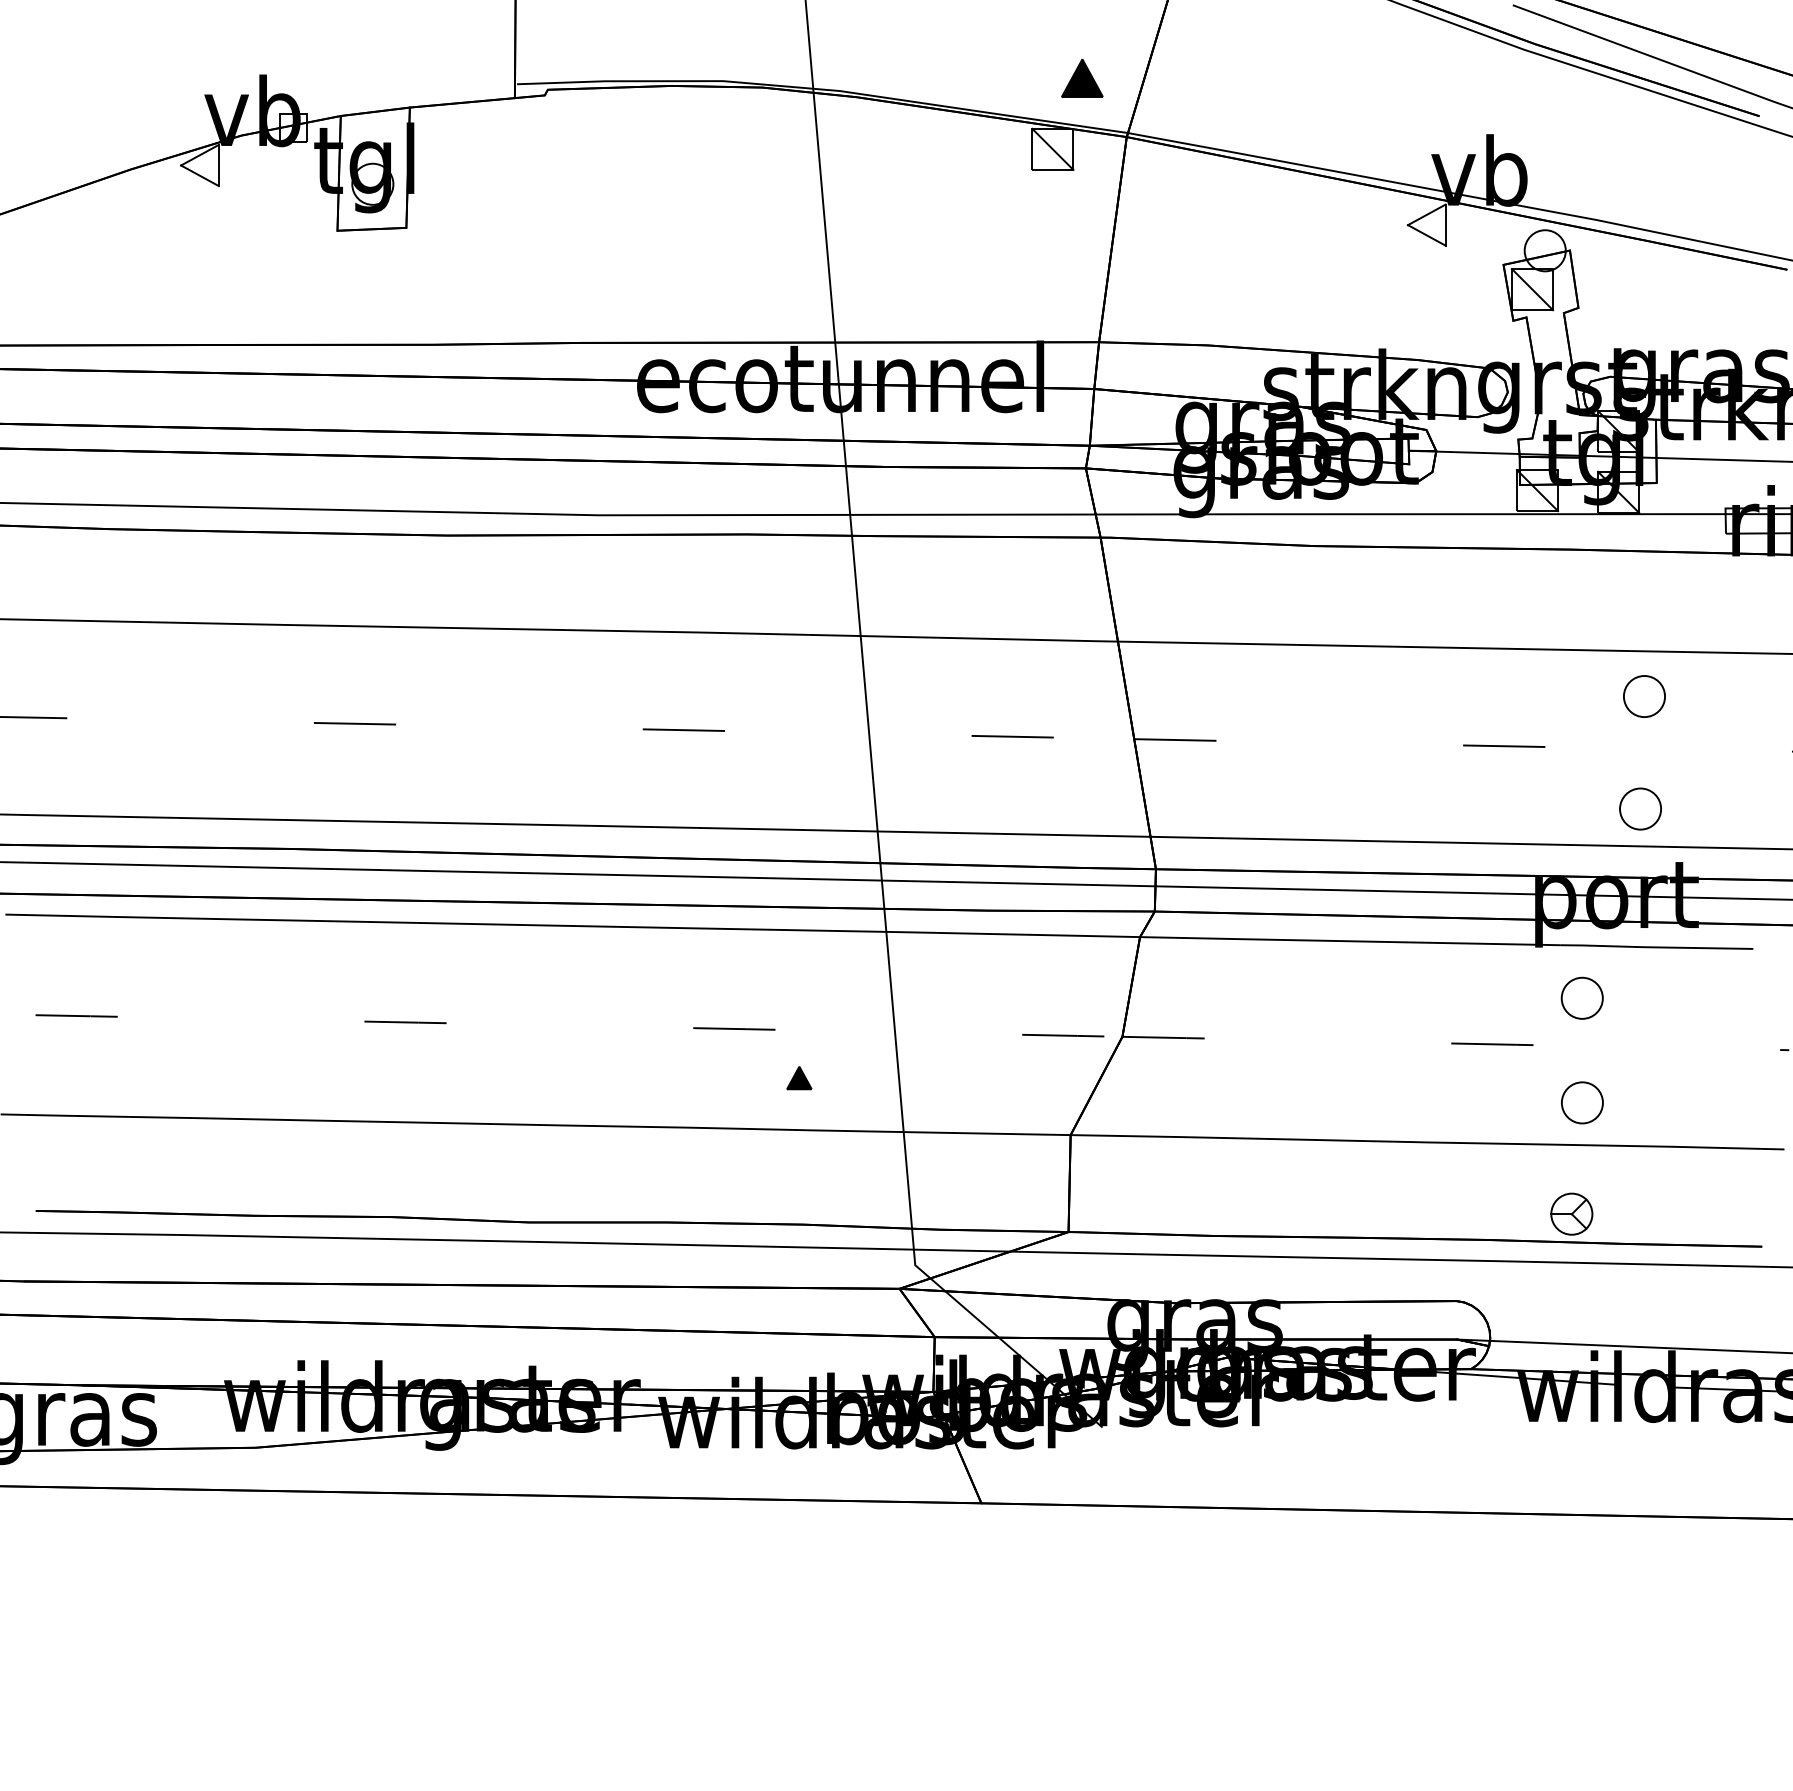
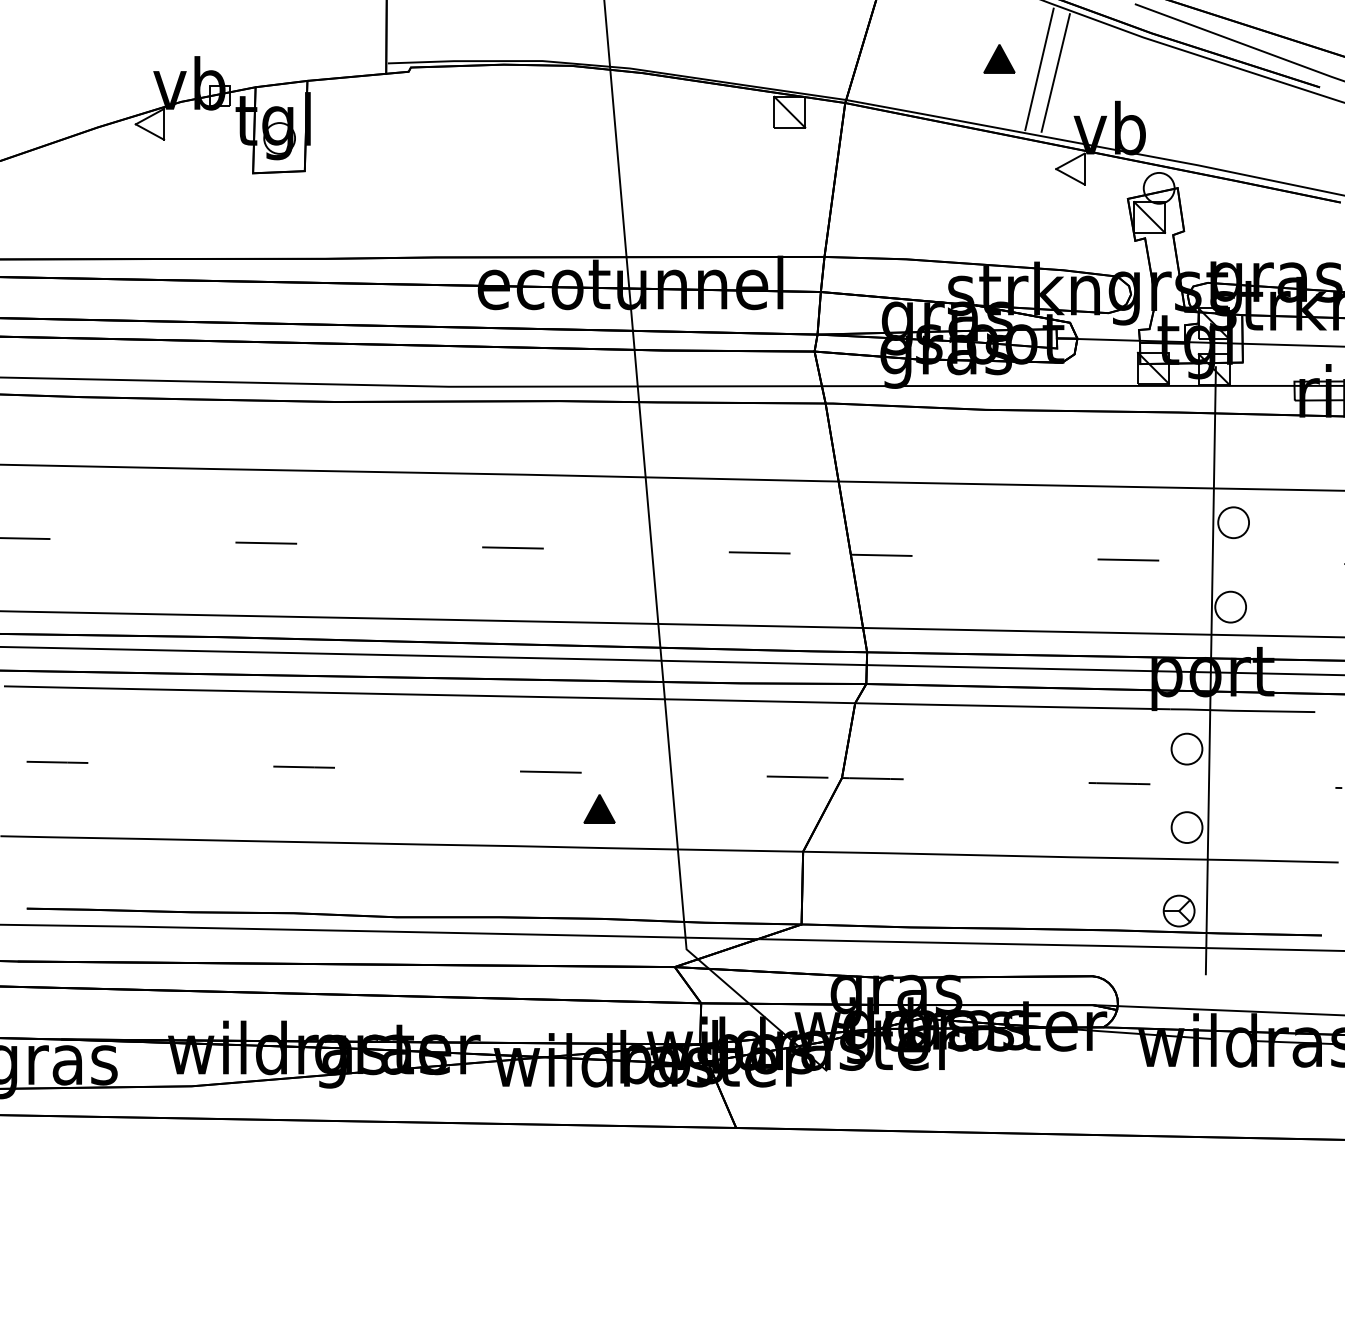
part: (1082, 77) -> (999, 58), moved
line: (1385, 92) -> (1039, 69), added
line: (1407, 96) -> (1055, 72), added
line: (1613, 893) -> (1210, 670), added
part: (799, 1077) -> (599, 808), size x1.67

